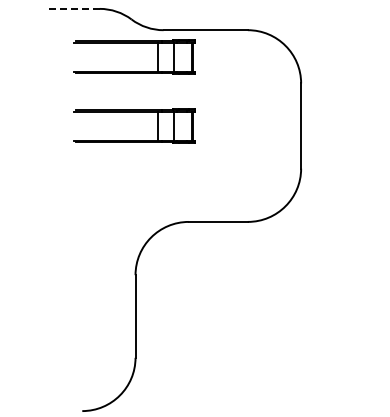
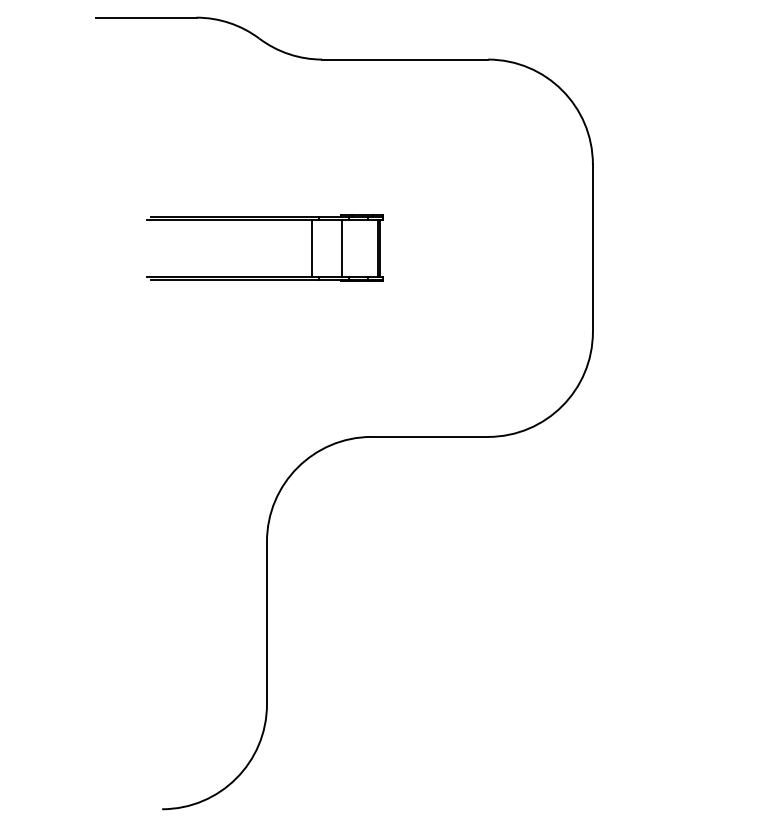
line: (74, 8) -> (146, 16), dashed -> solid
part: (134, 43) -> (264, 85), removed

